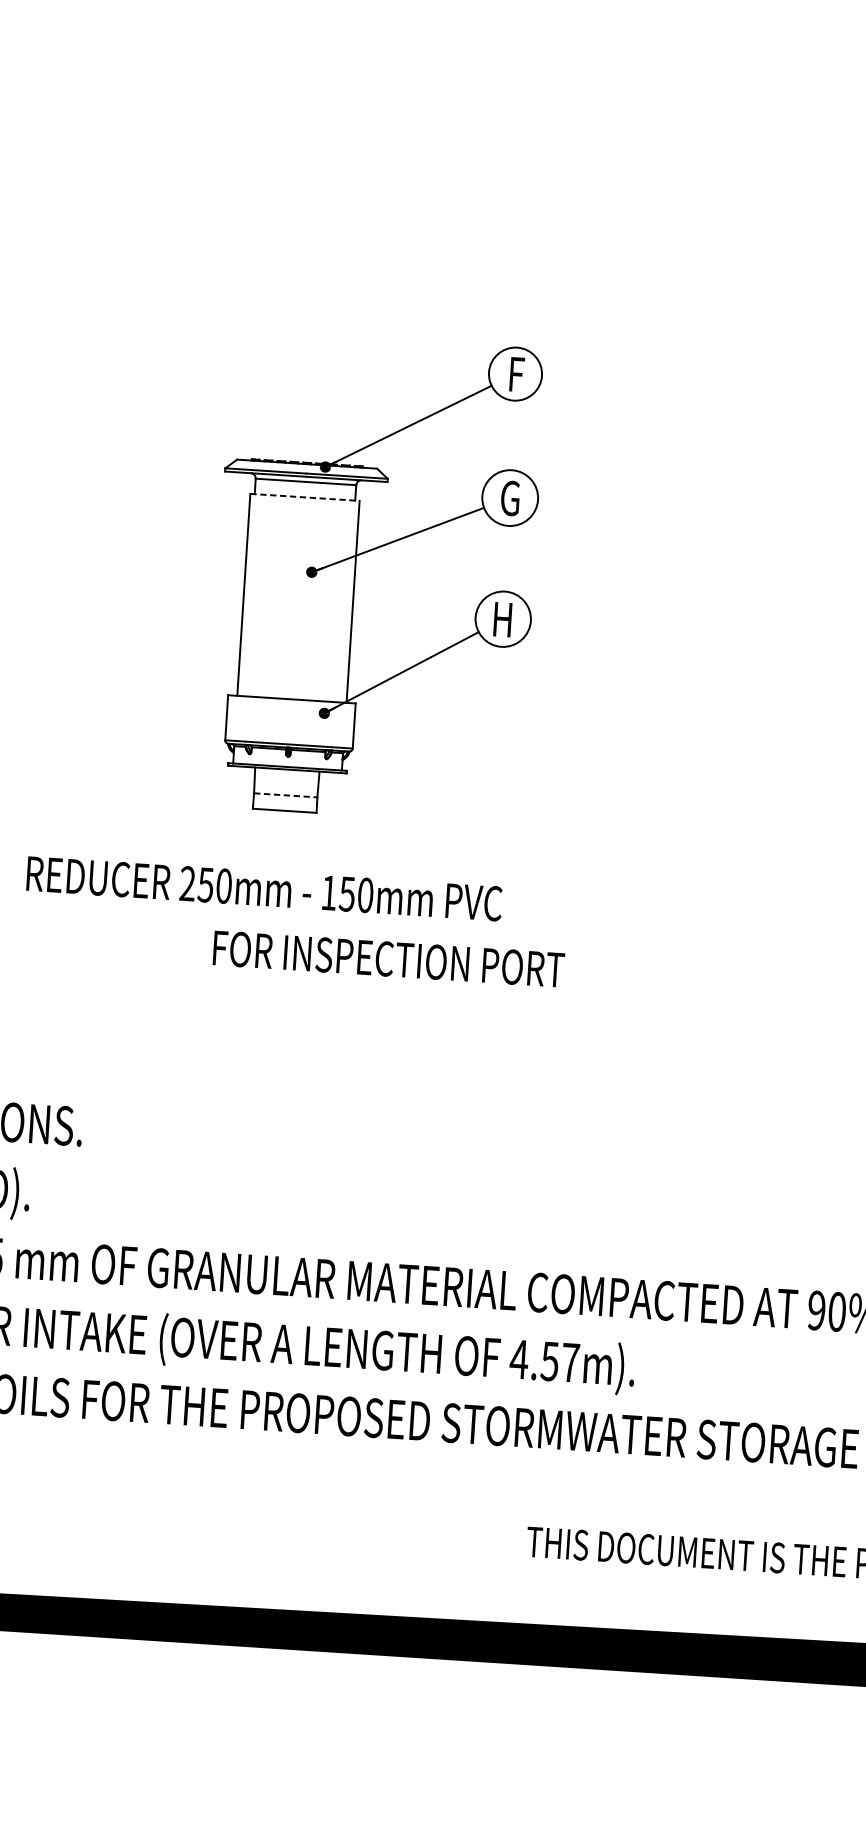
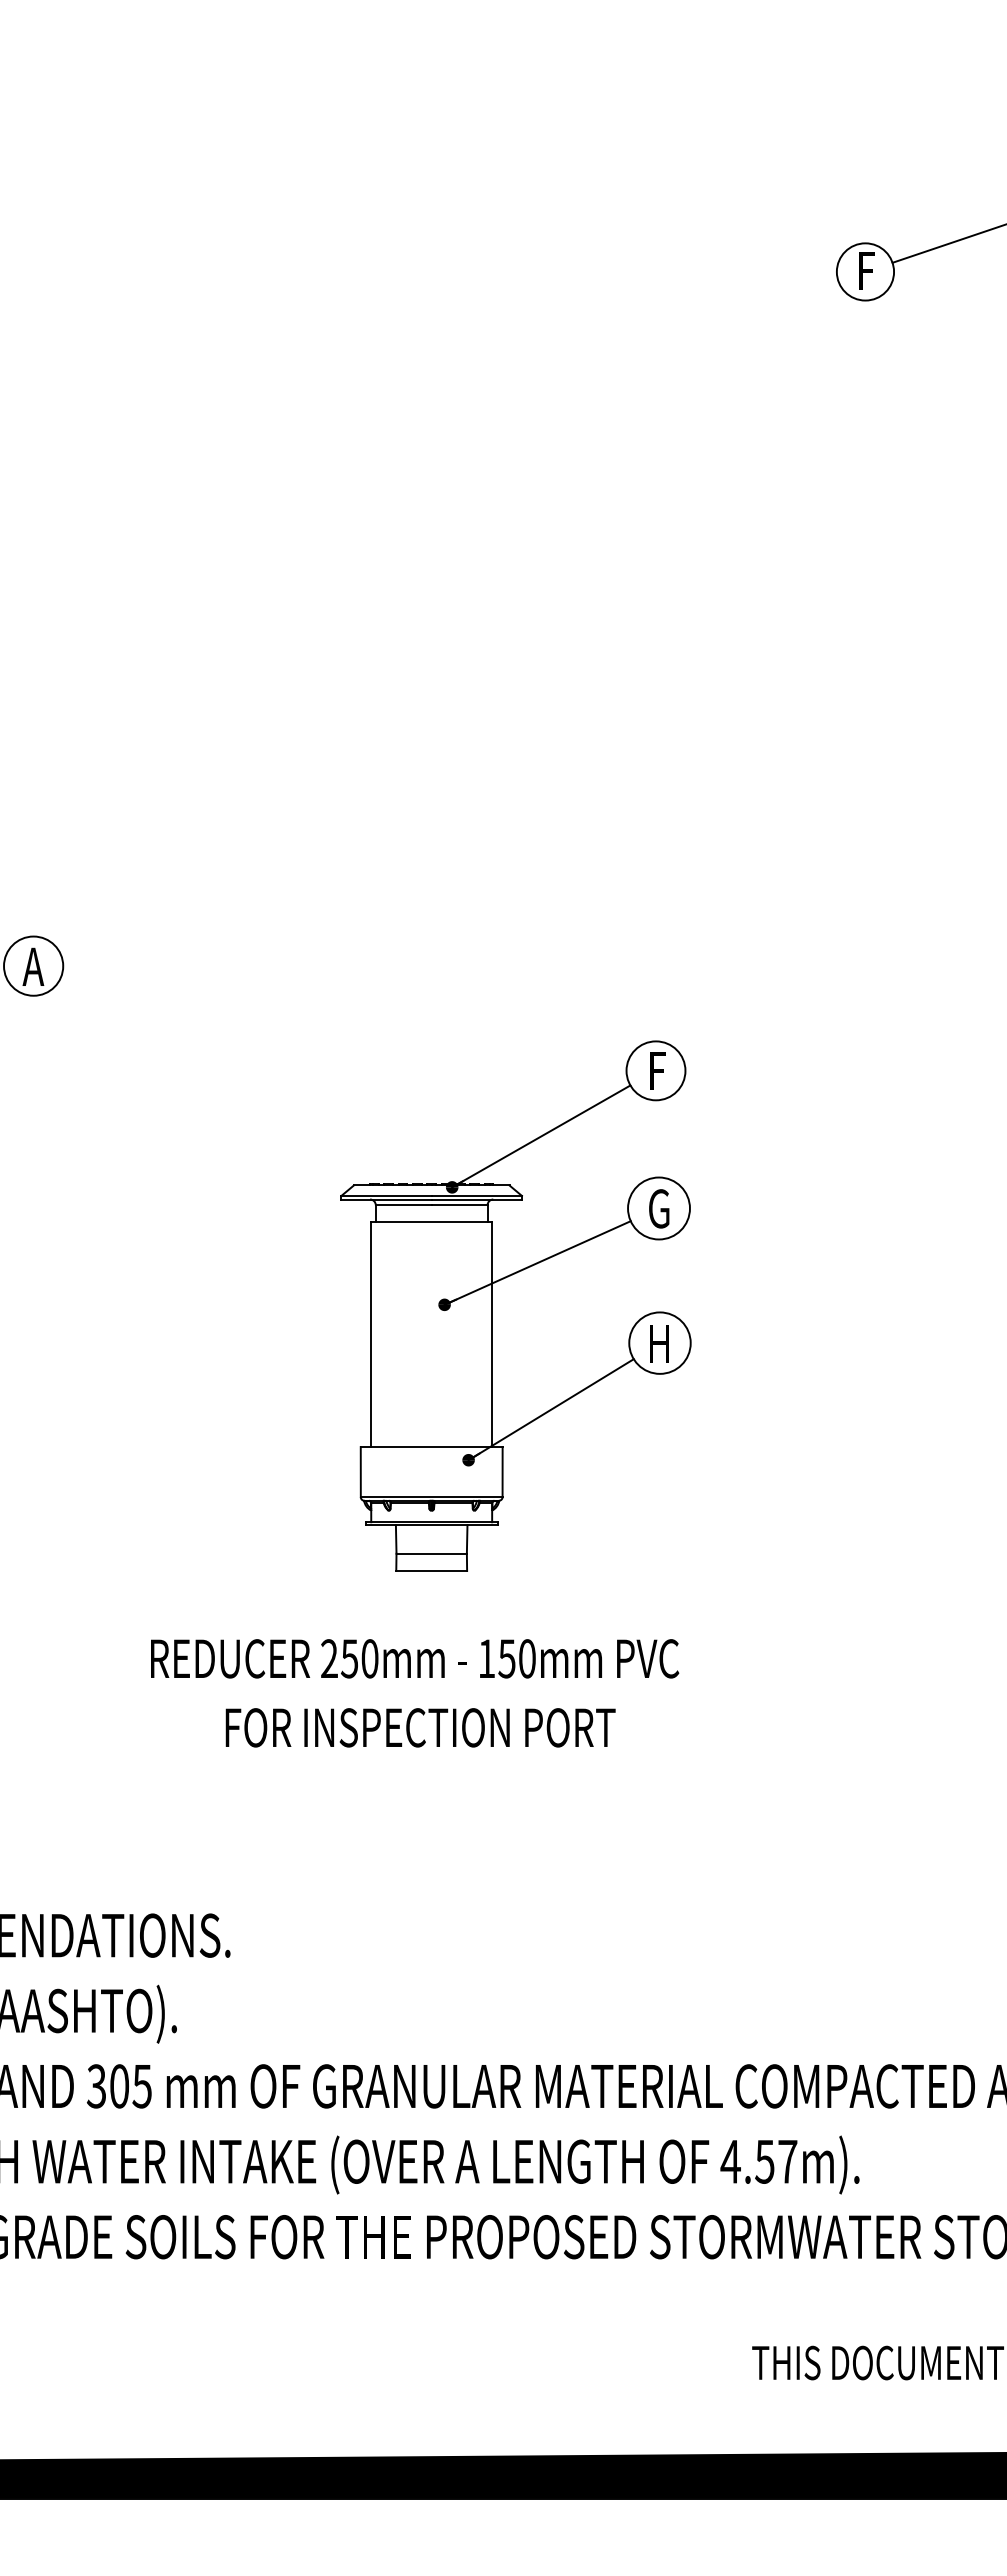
line: (304, 497) -> (431, 1222), dashed -> solid
line: (286, 795) -> (432, 1553), dashed -> solid
text: (388, 958) -> (420, 1727), moved

